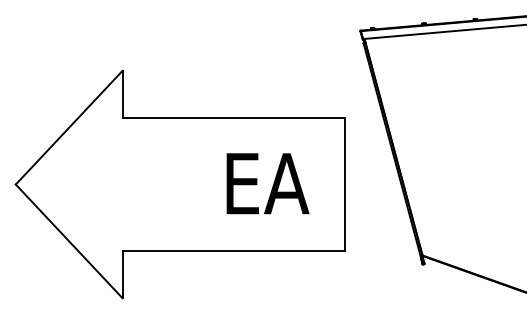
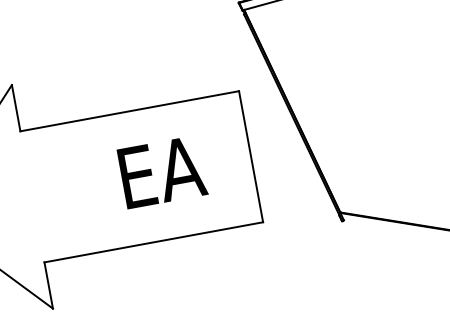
text: (267, 183) -> (162, 172), moved

